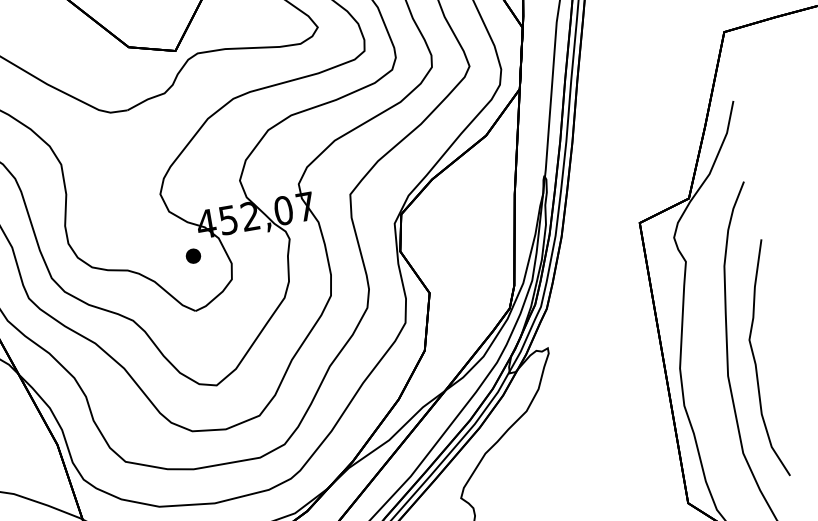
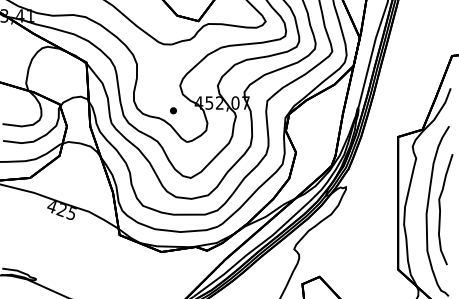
part: (193, 255) -> (173, 110), moved

